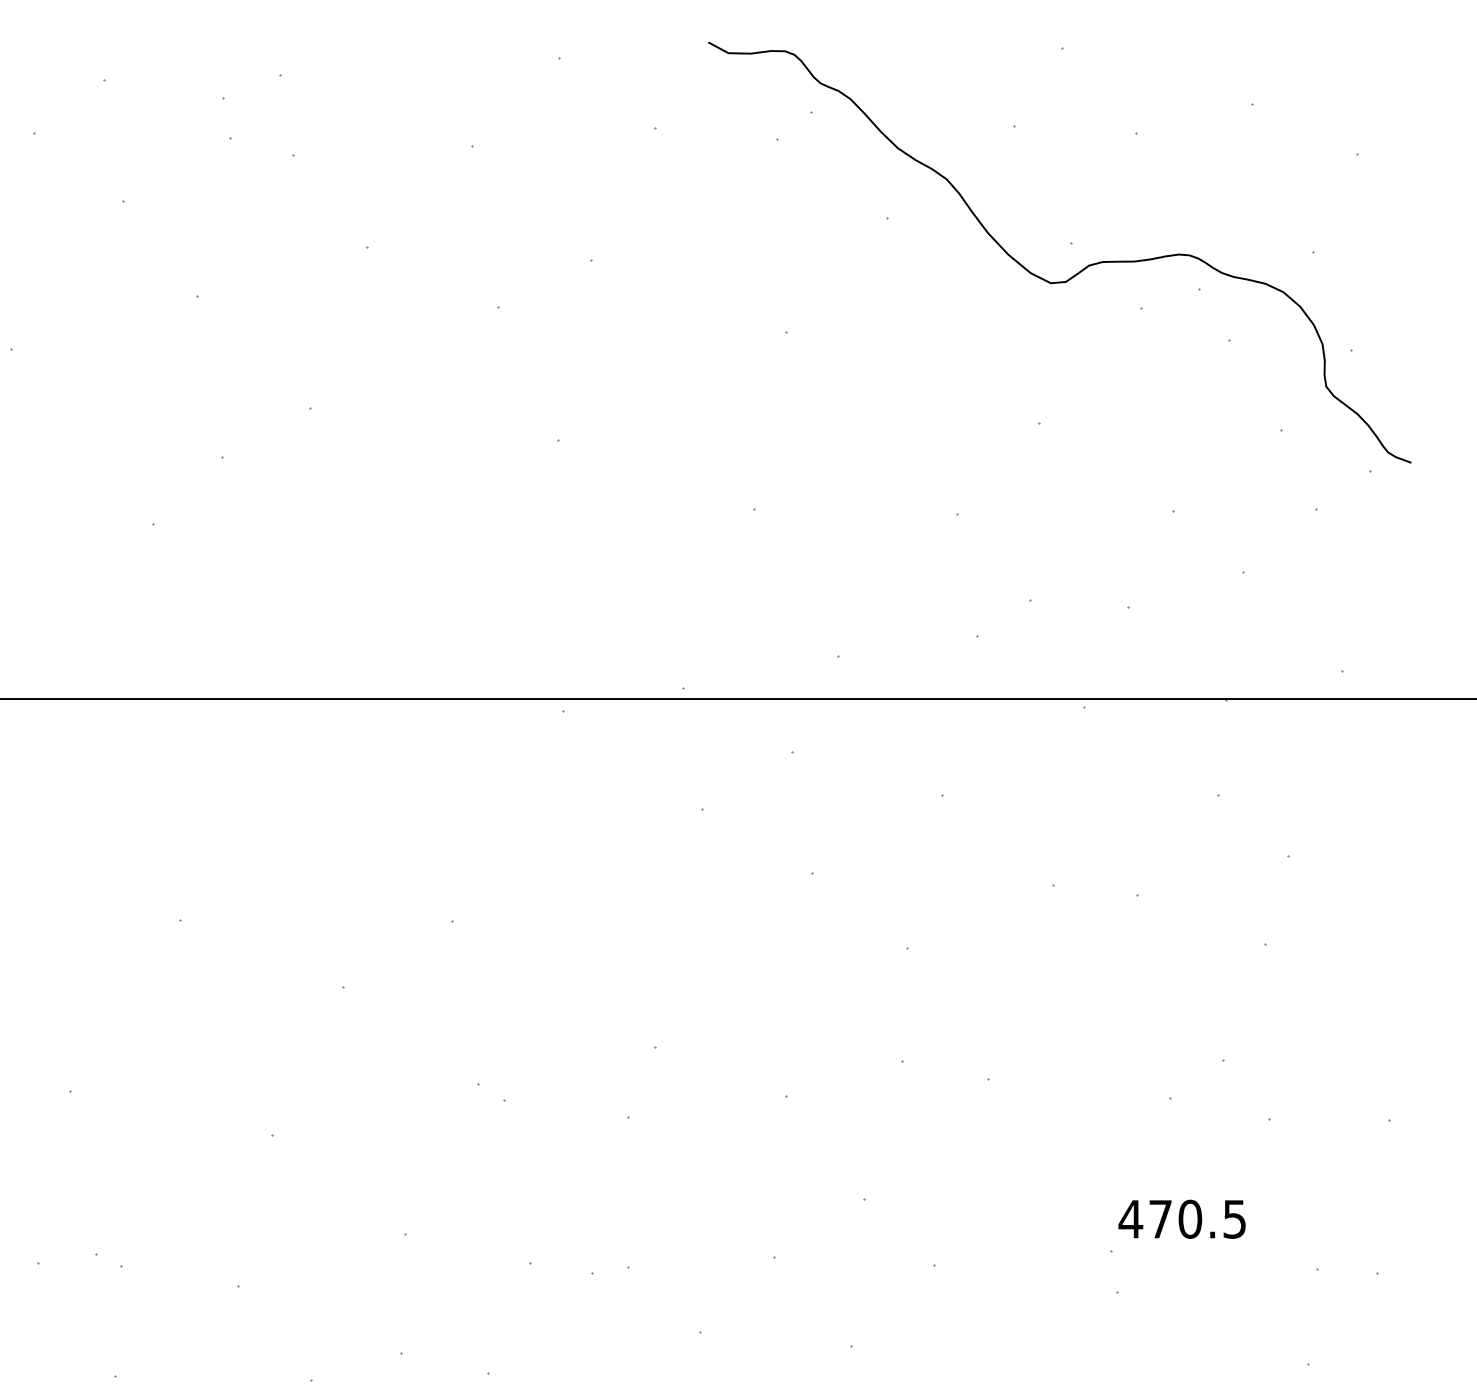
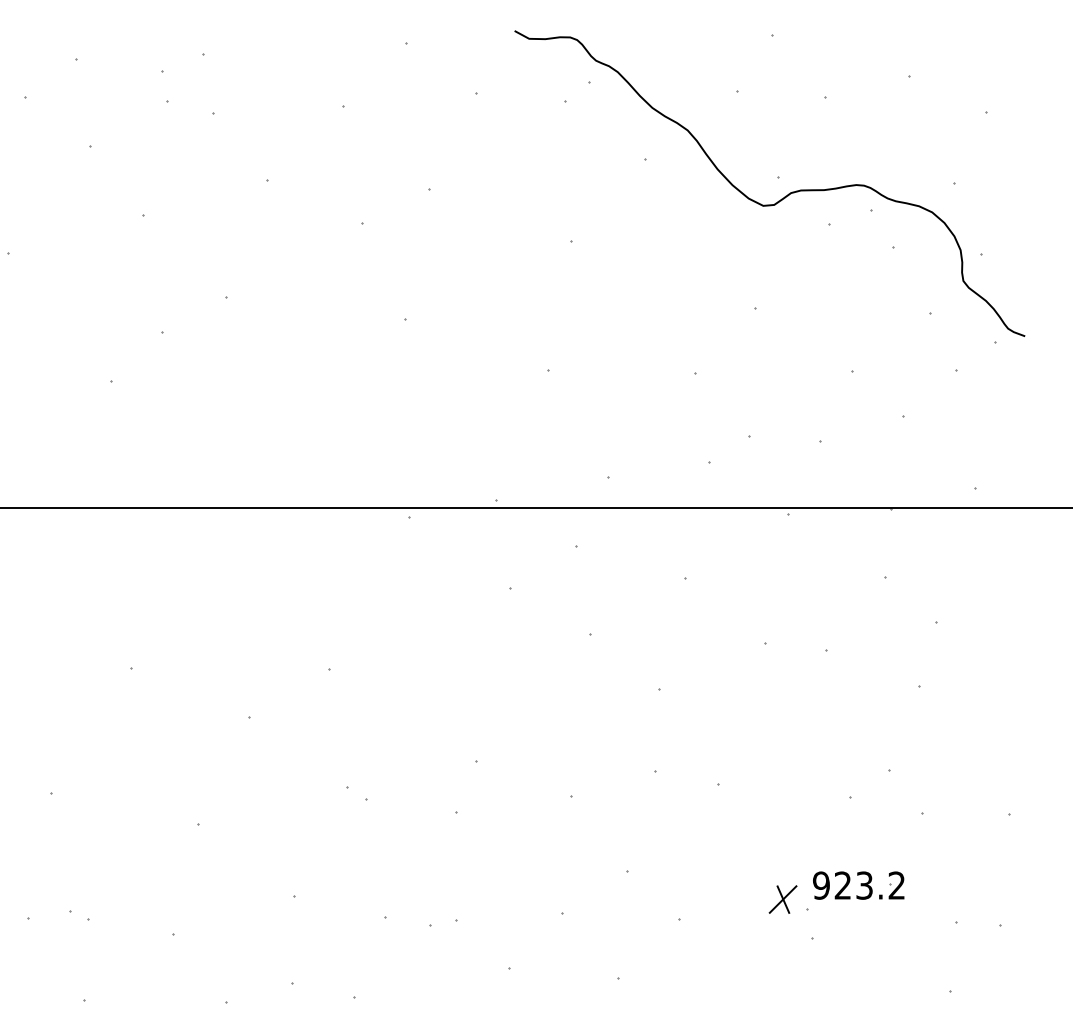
text: (1181, 1218) -> (858, 885), 470.5 -> 923.2
part: (1077, 1238) -> (782, 899), added

